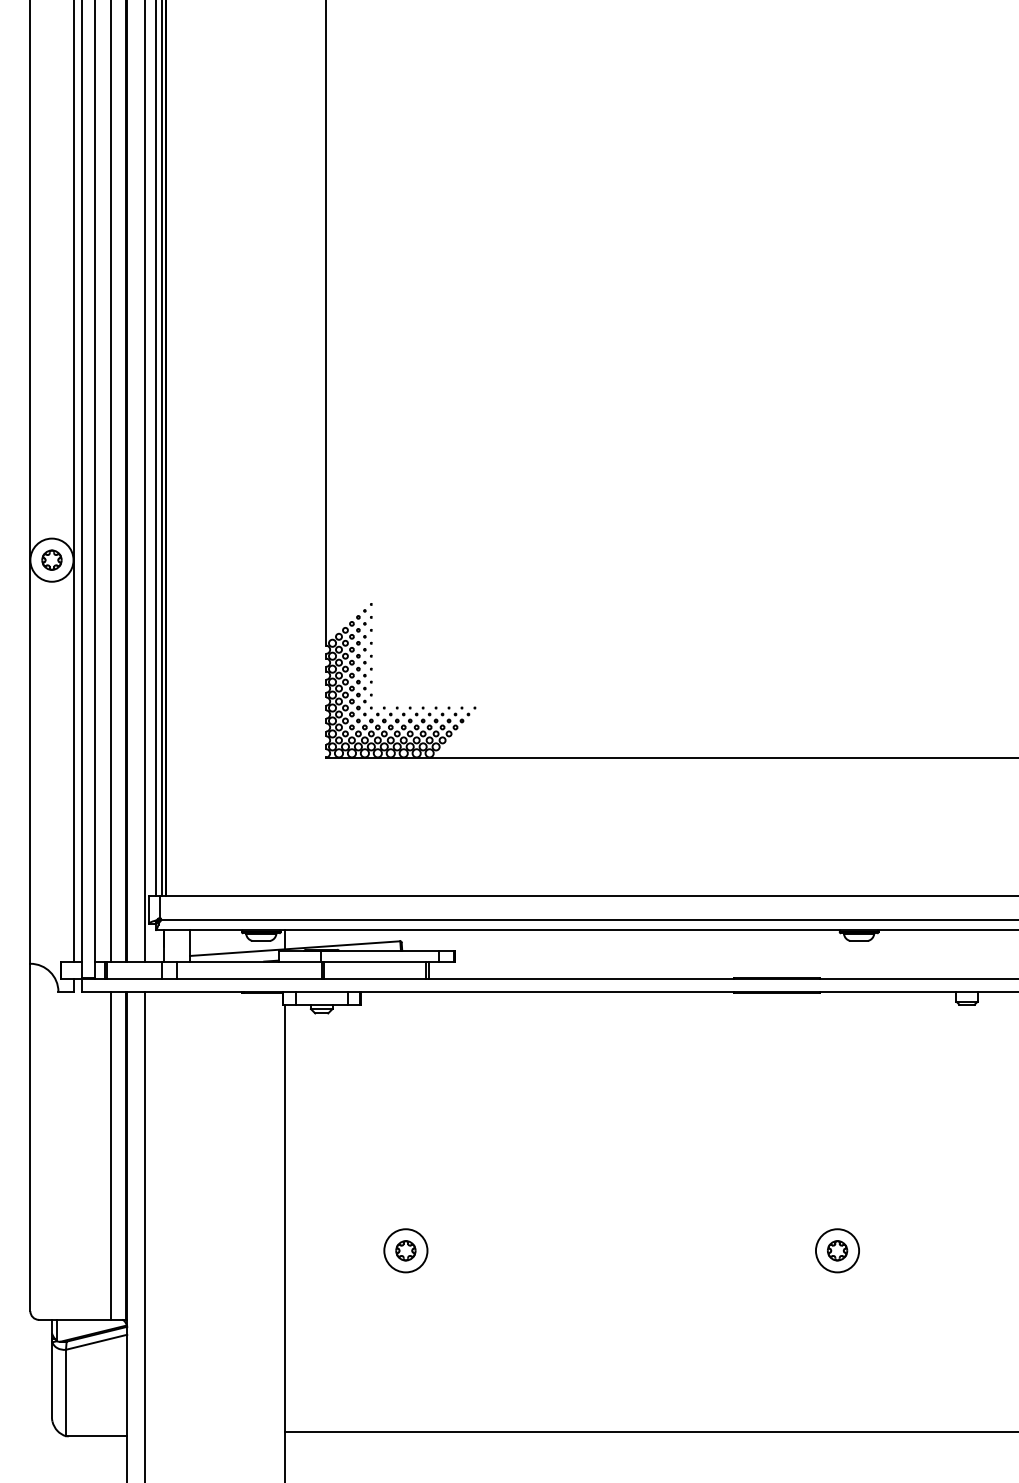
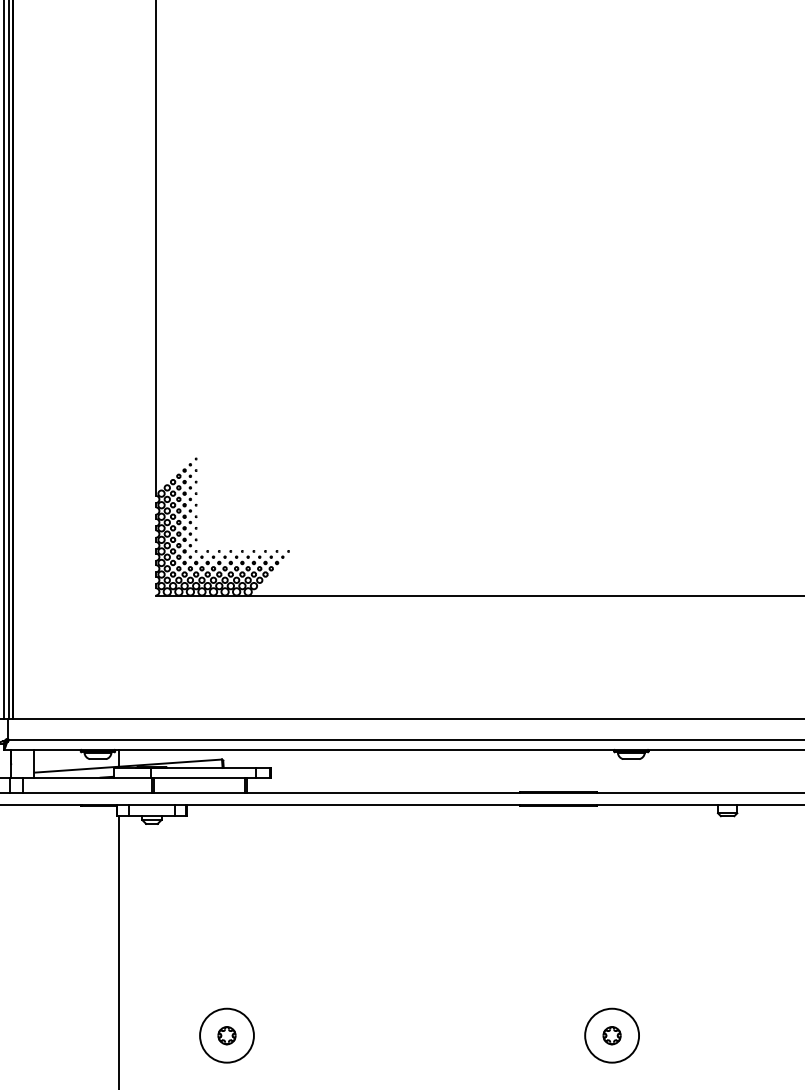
circle: (405, 1250) -> (226, 1035), size x1.4
circle: (837, 1250) -> (612, 1035), size x1.4

